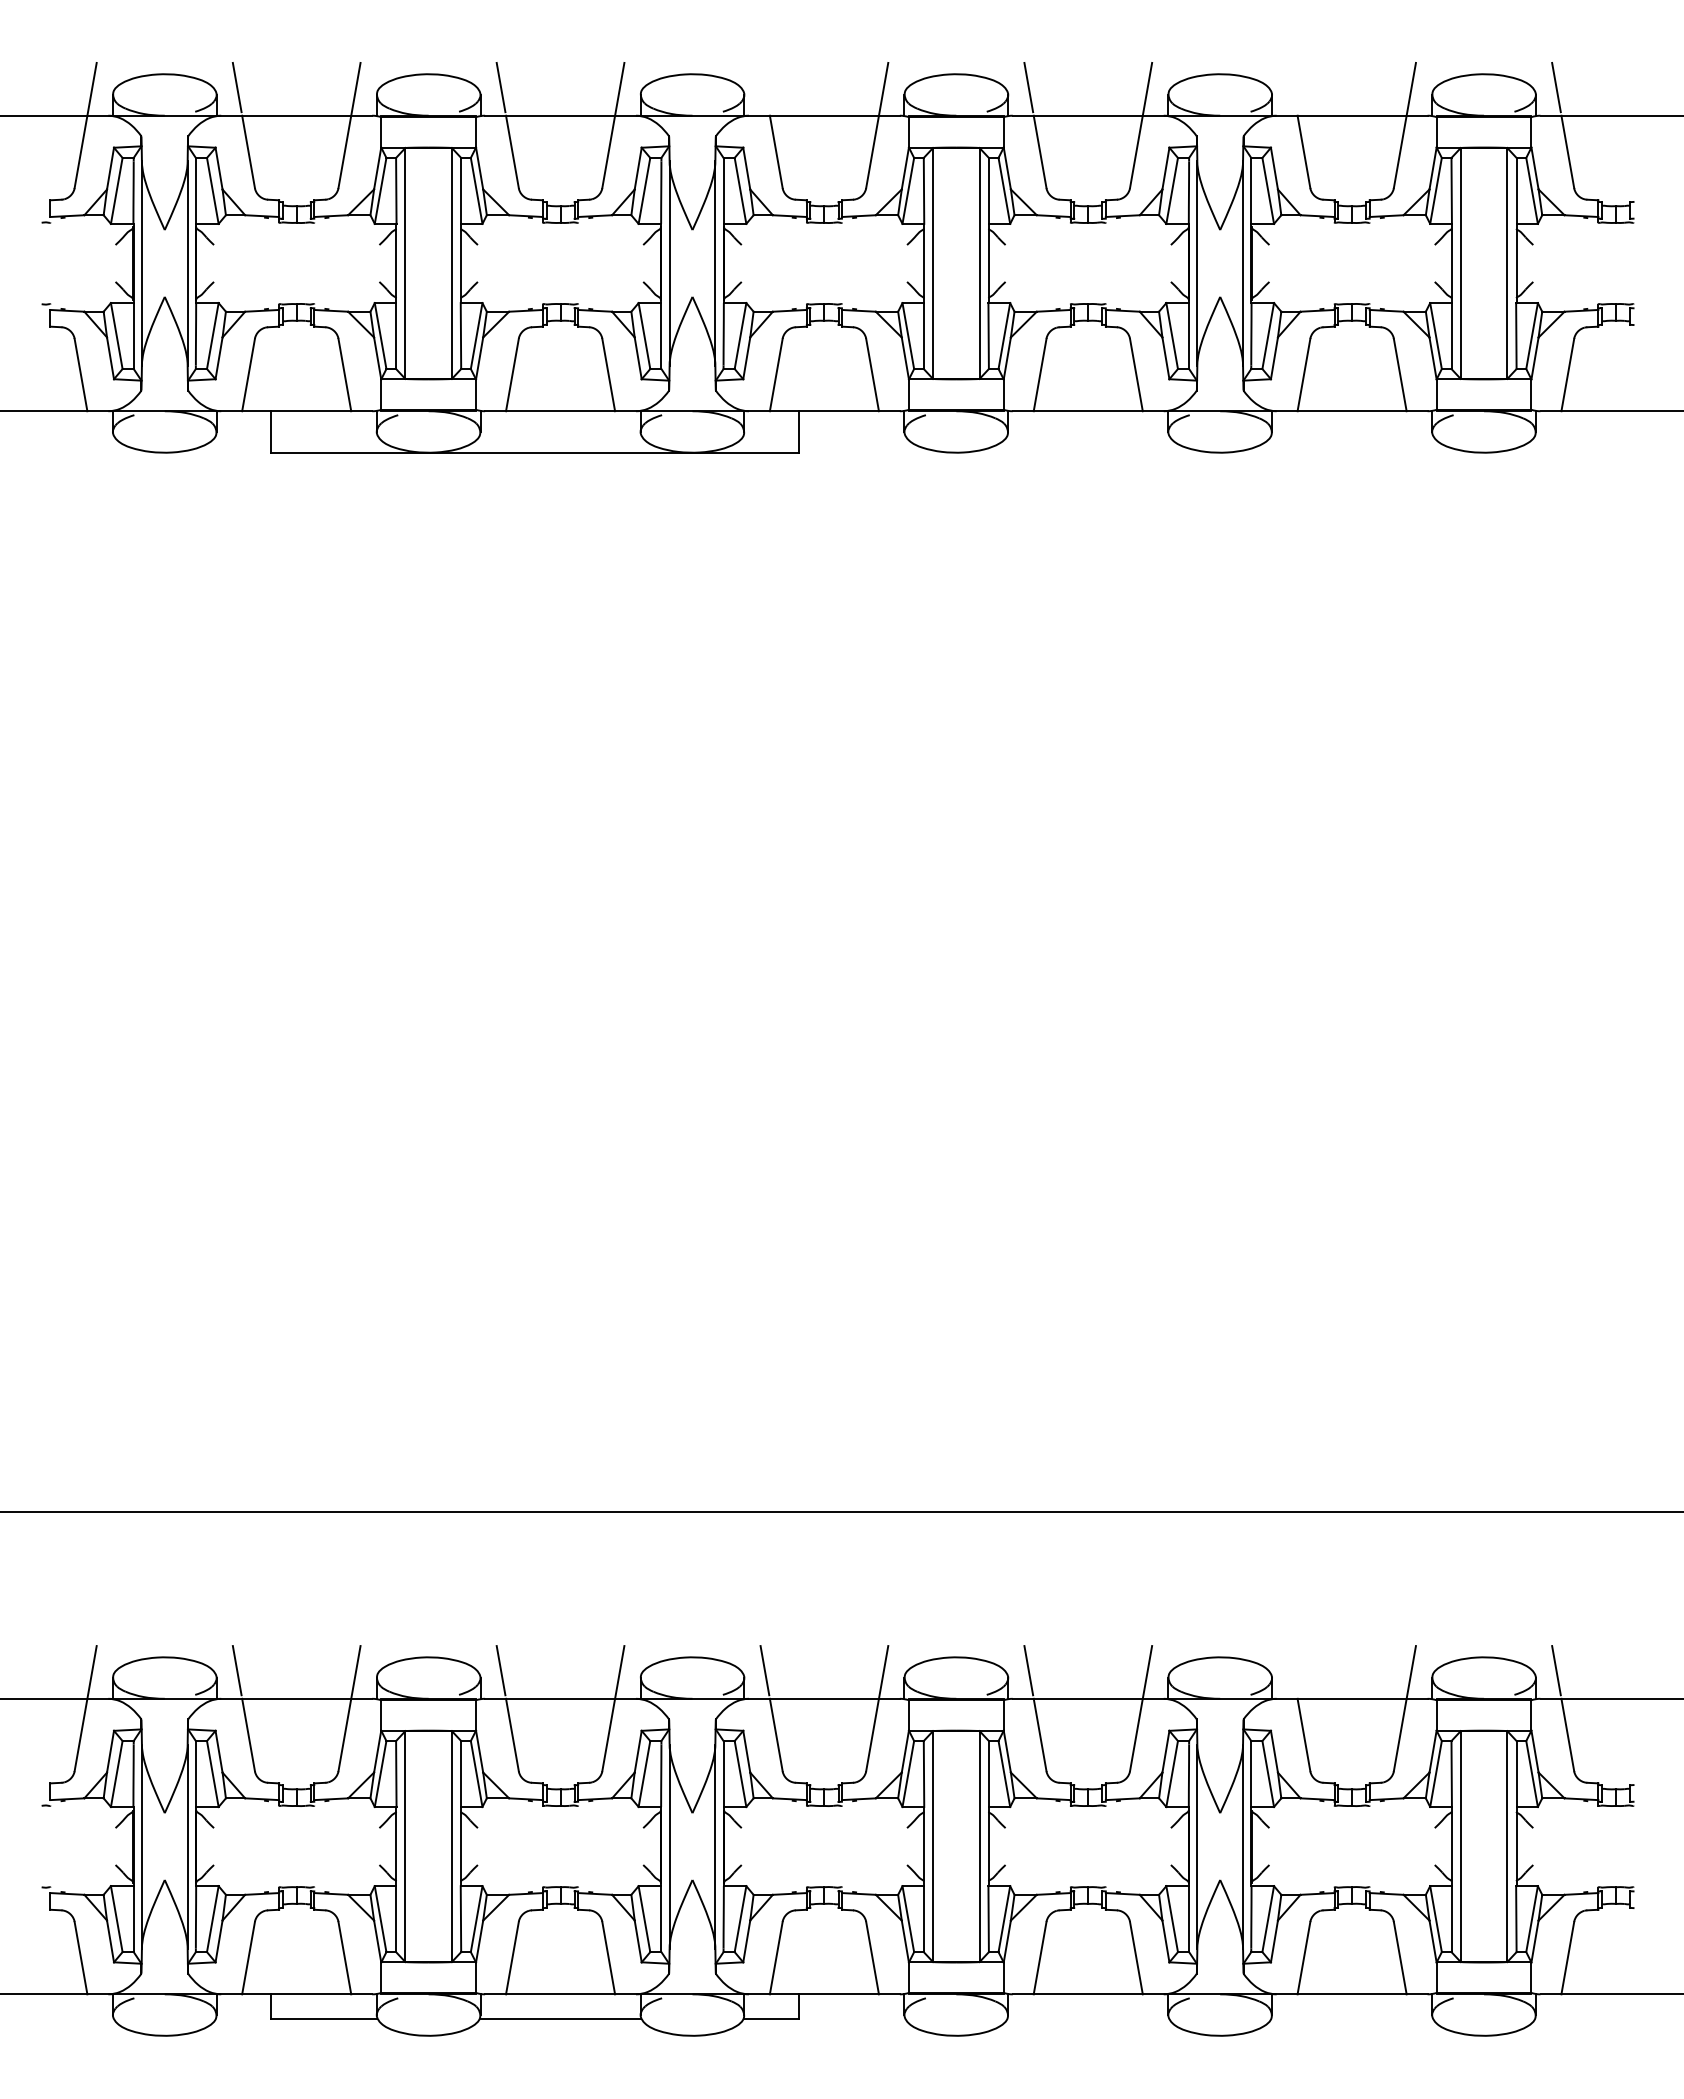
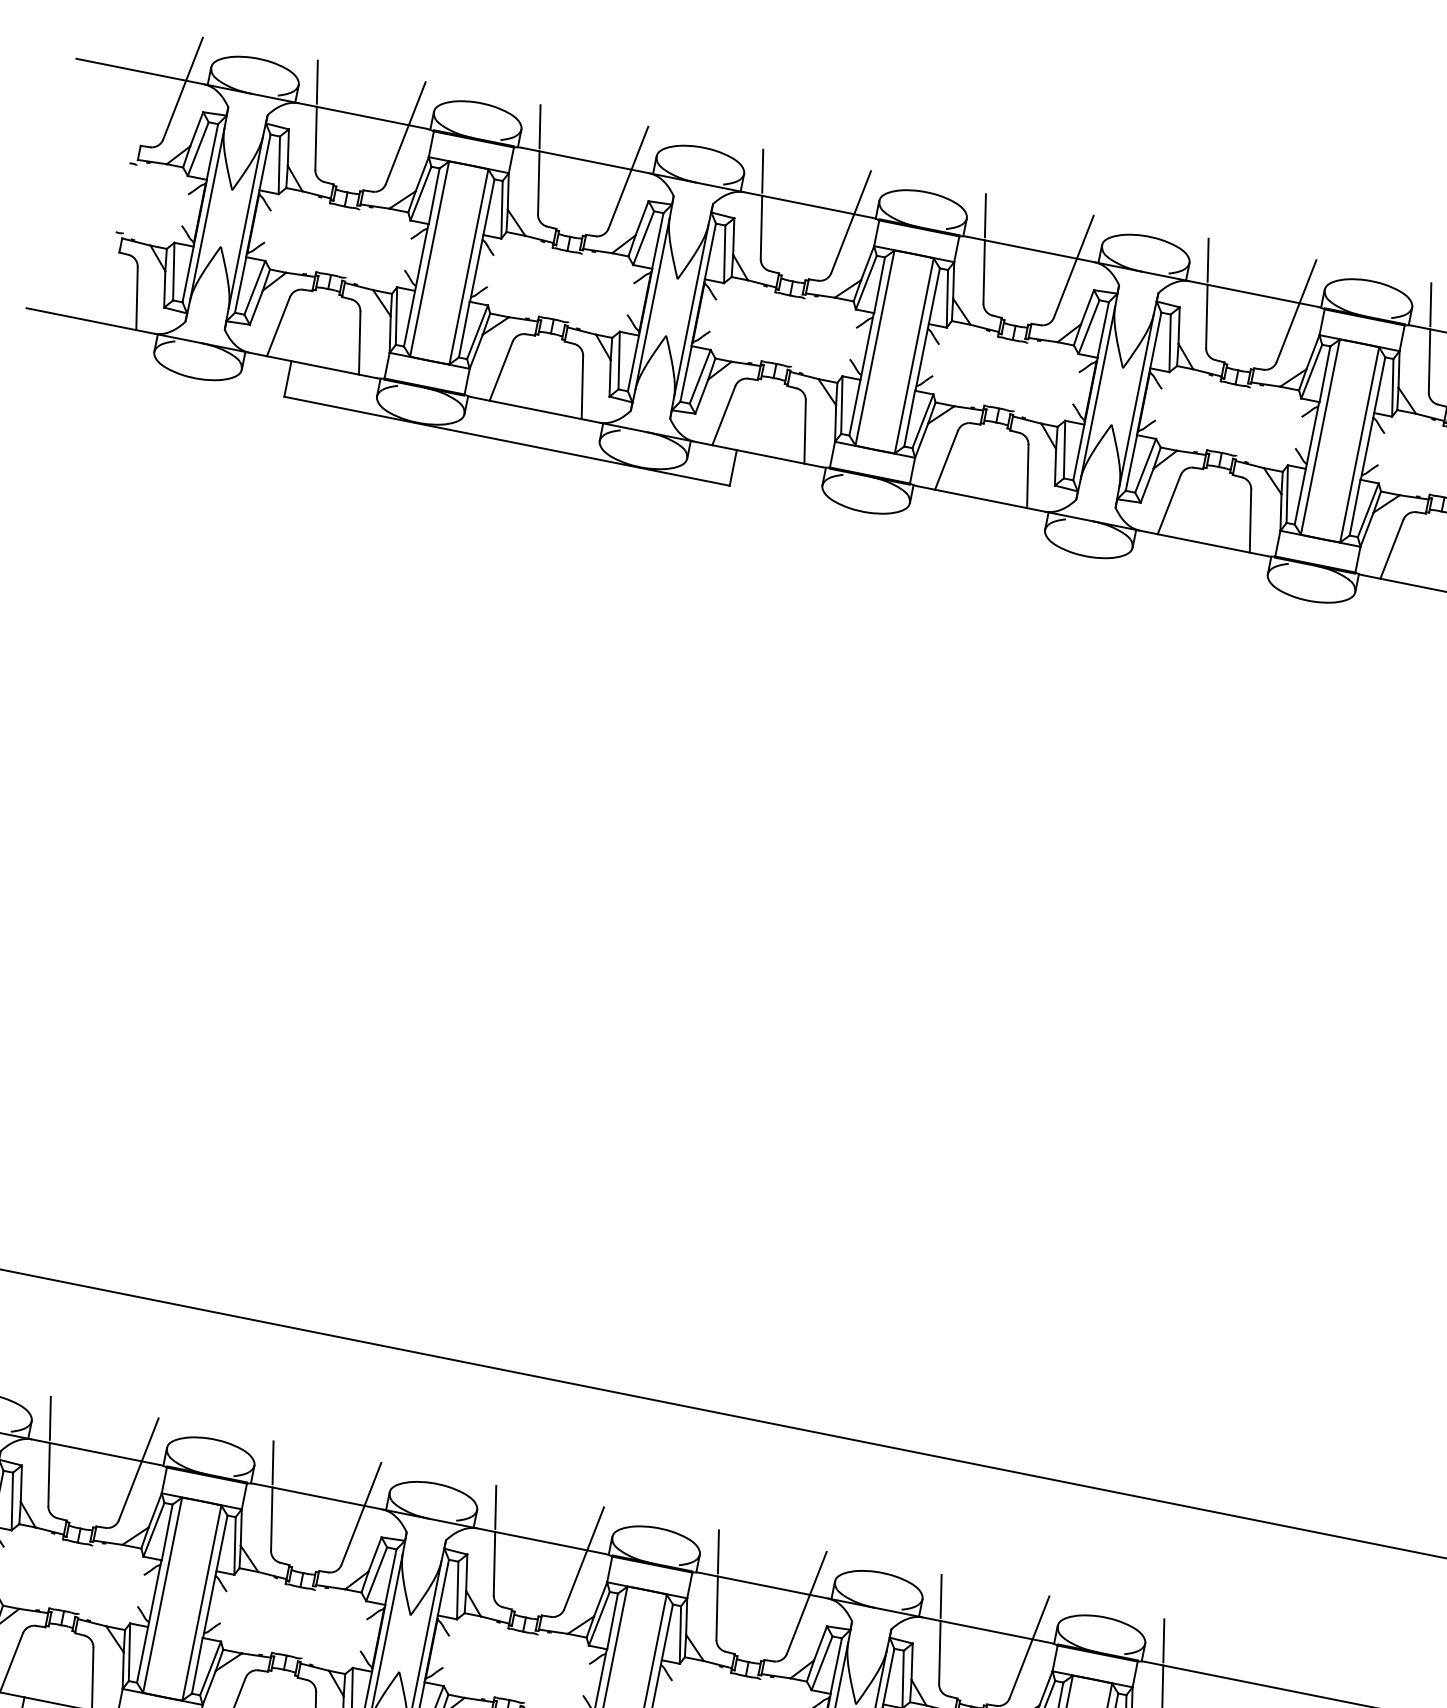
line: (764, 87) -> (762, 171), added
line: (1292, 87) -> (1208, 260), added
line: (1292, 1670) -> (941, 1596), added

